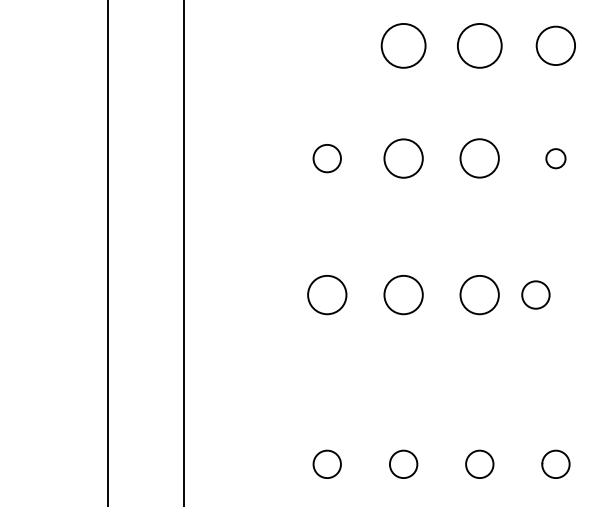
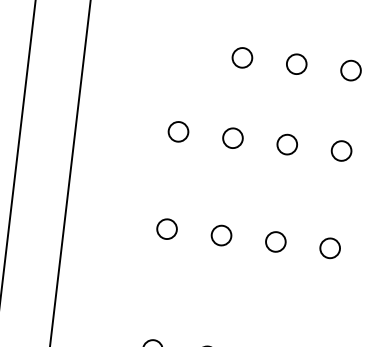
circle: (403, 45) -> (242, 57), size x0.62
circle: (479, 45) -> (296, 63), size x0.62
circle: (555, 45) -> (350, 70), size x0.71
circle: (403, 158) -> (232, 138), size x0.71
circle: (479, 158) -> (287, 144), size x0.71
circle: (555, 158) -> (341, 150), size x1.43
circle: (326, 294) -> (166, 228), size x0.71
circle: (403, 294) -> (221, 235), size x0.71
circle: (479, 294) -> (275, 241), size x0.71
circle: (535, 294) -> (329, 247), moved

